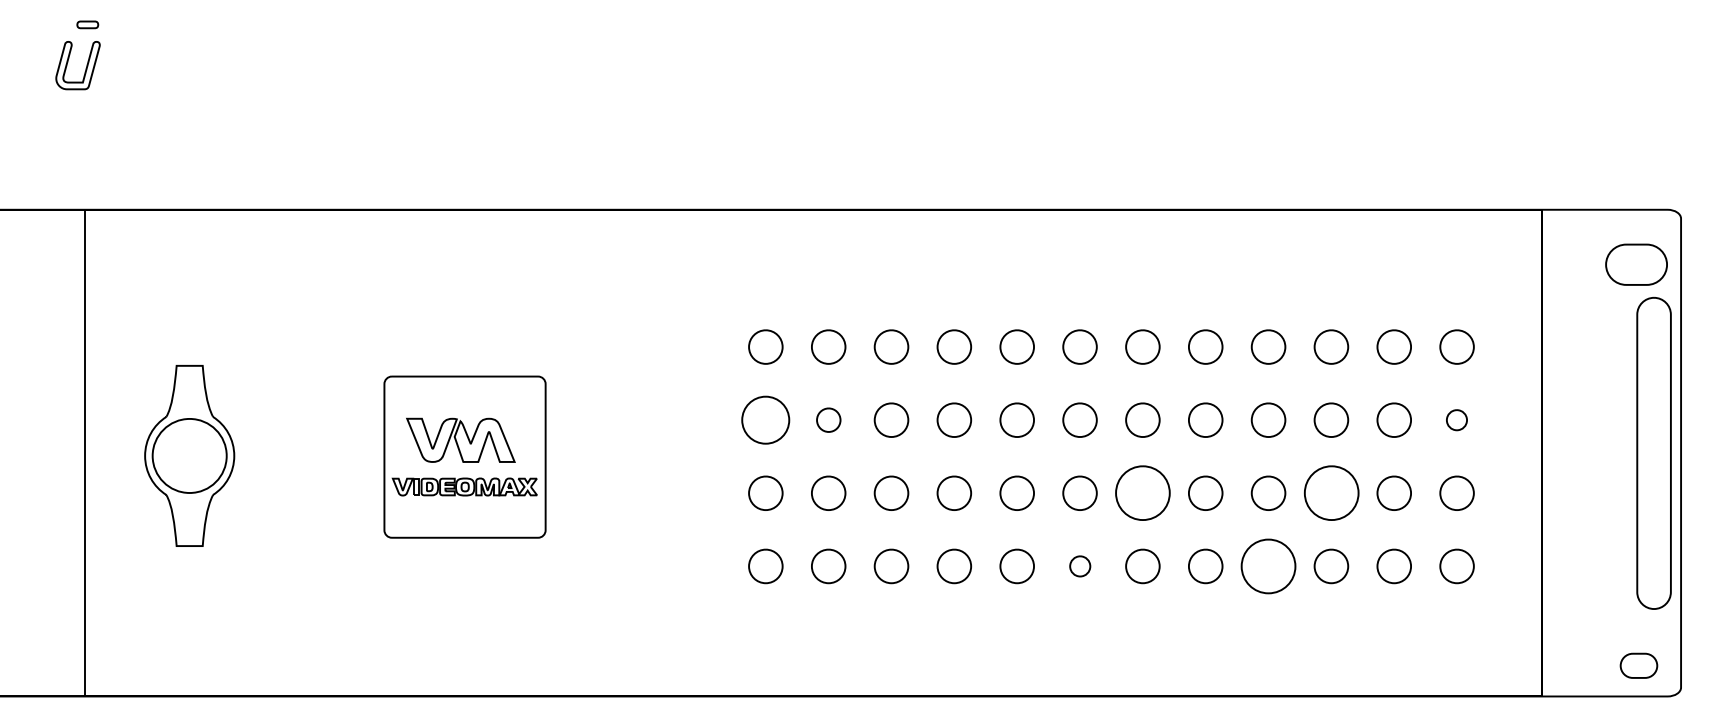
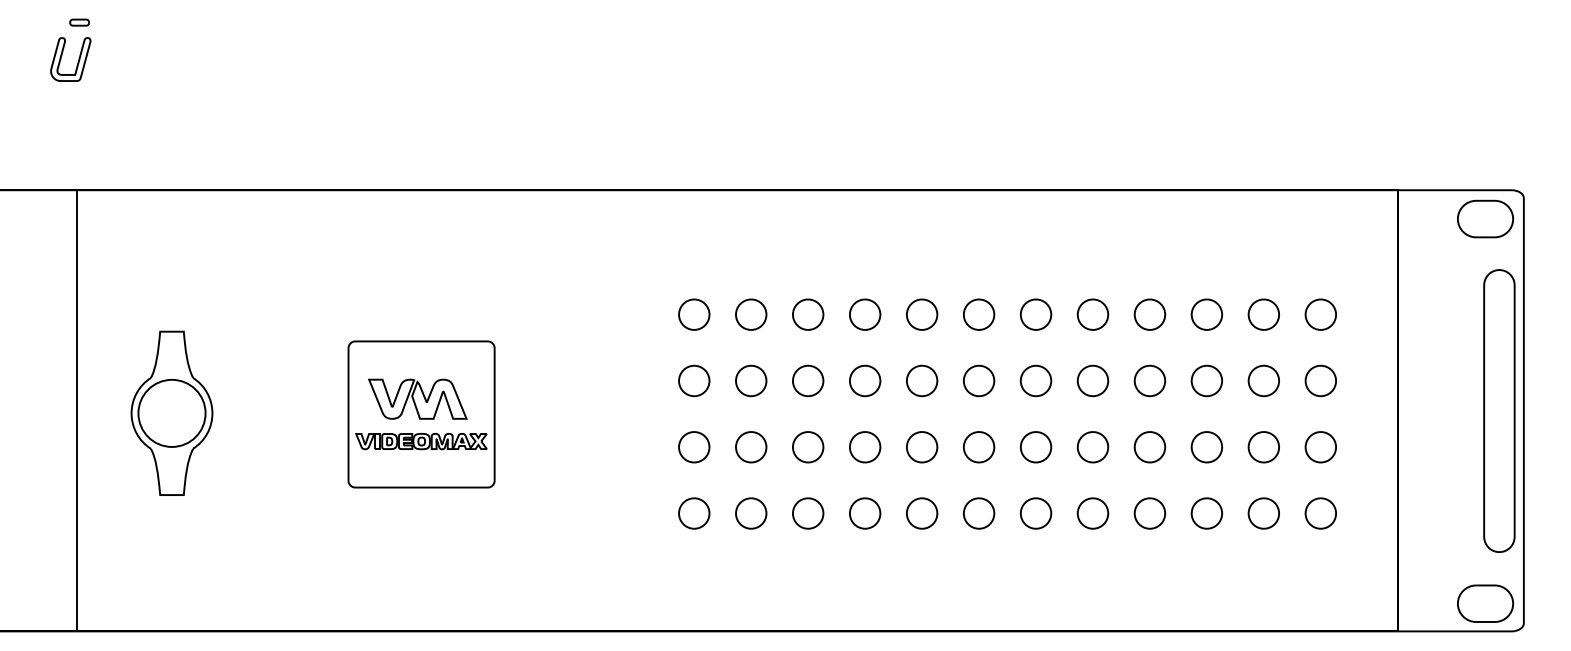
part: (1636, 264) -> (1485, 218), moved
part: (766, 419) -> (694, 380), size x0.71
part: (828, 419) -> (751, 380), size x1.43
part: (1456, 419) -> (1320, 380), size x1.67
part: (1142, 493) -> (1035, 447), size x0.62
part: (1330, 493) -> (1206, 447), size x0.62
part: (1080, 566) -> (979, 513), size x1.67
part: (1268, 566) -> (1149, 513), size x0.62
part: (1638, 665) -> (1485, 603), size x1.67

